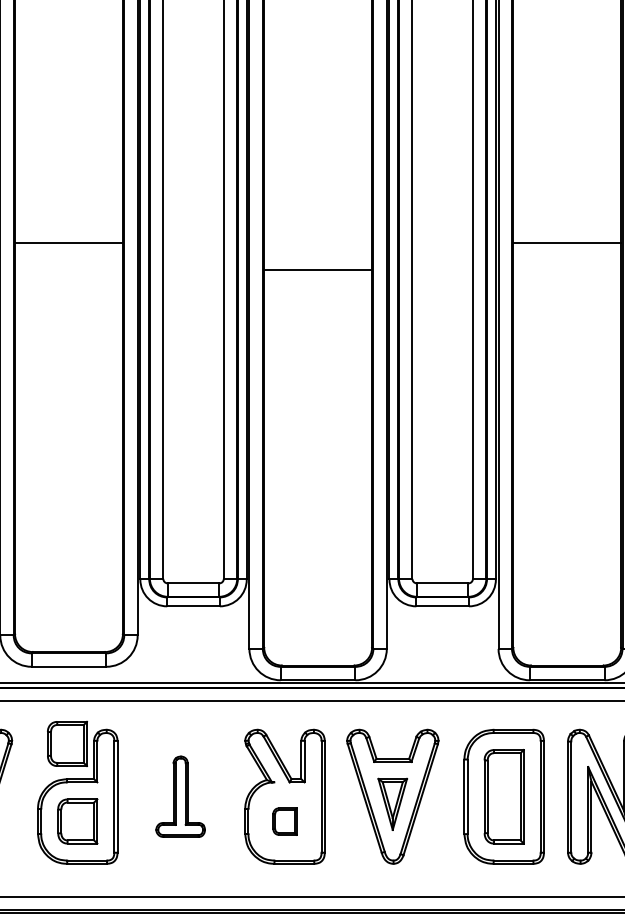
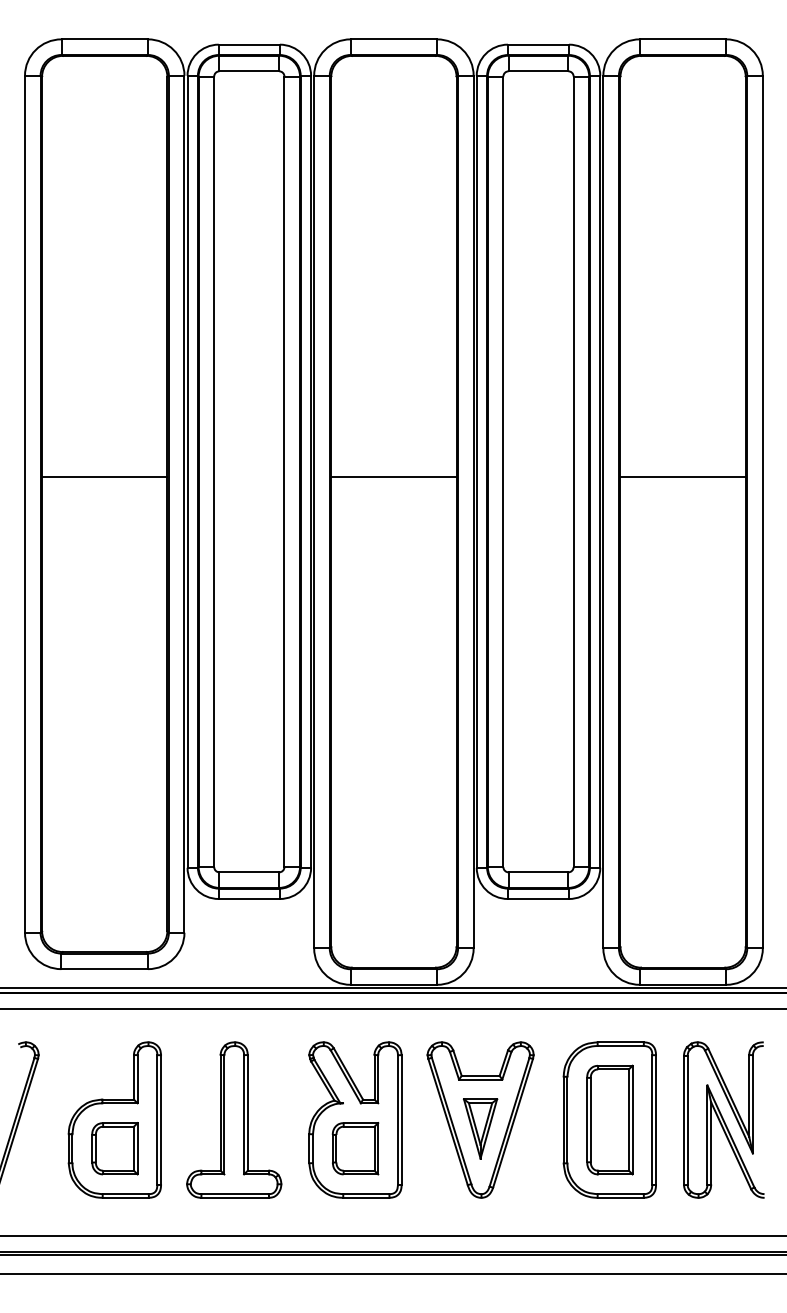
line: (317, 269) -> (393, 477), moved
part: (67, 743) -> (102, 1058), removed
part: (180, 796) -> (234, 1119), size x1.67
part: (285, 821) -> (355, 1148), size x1.67

